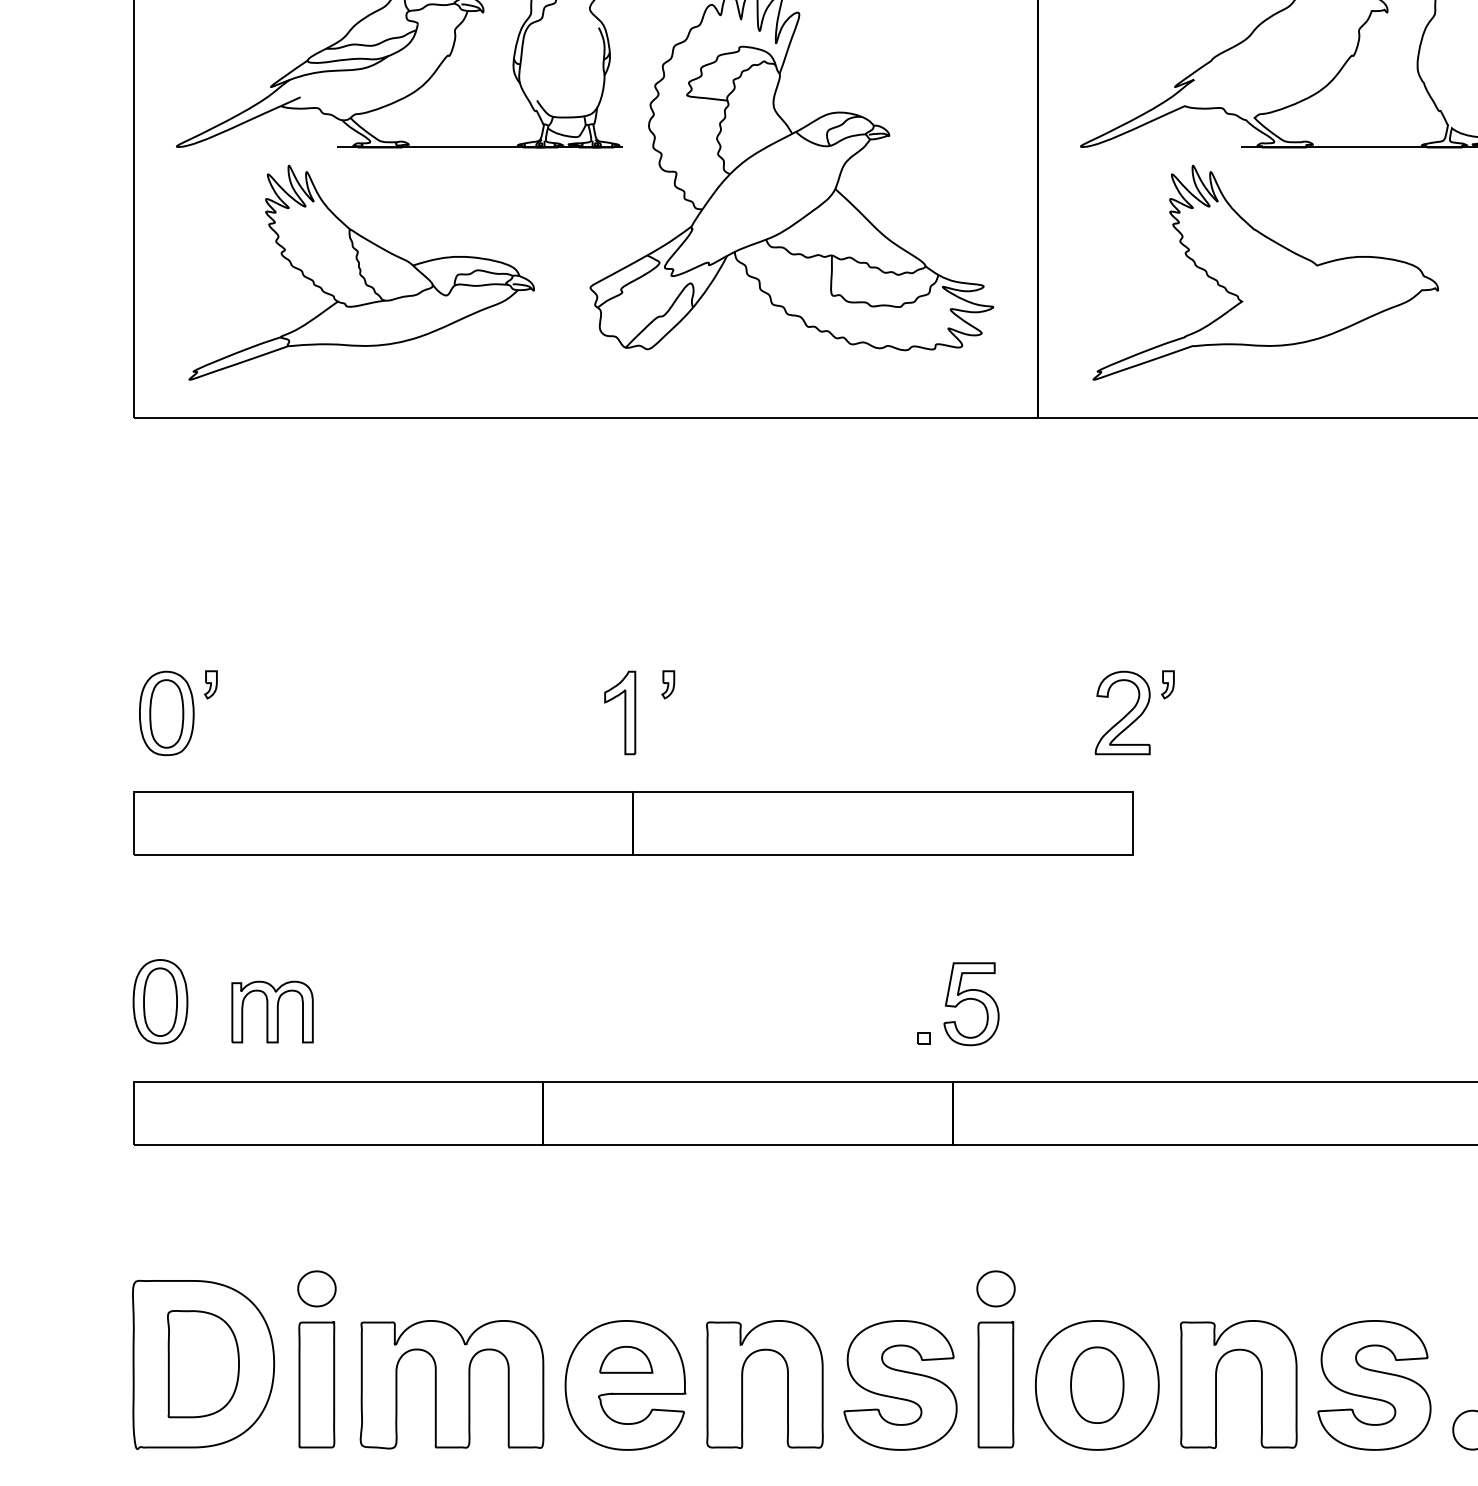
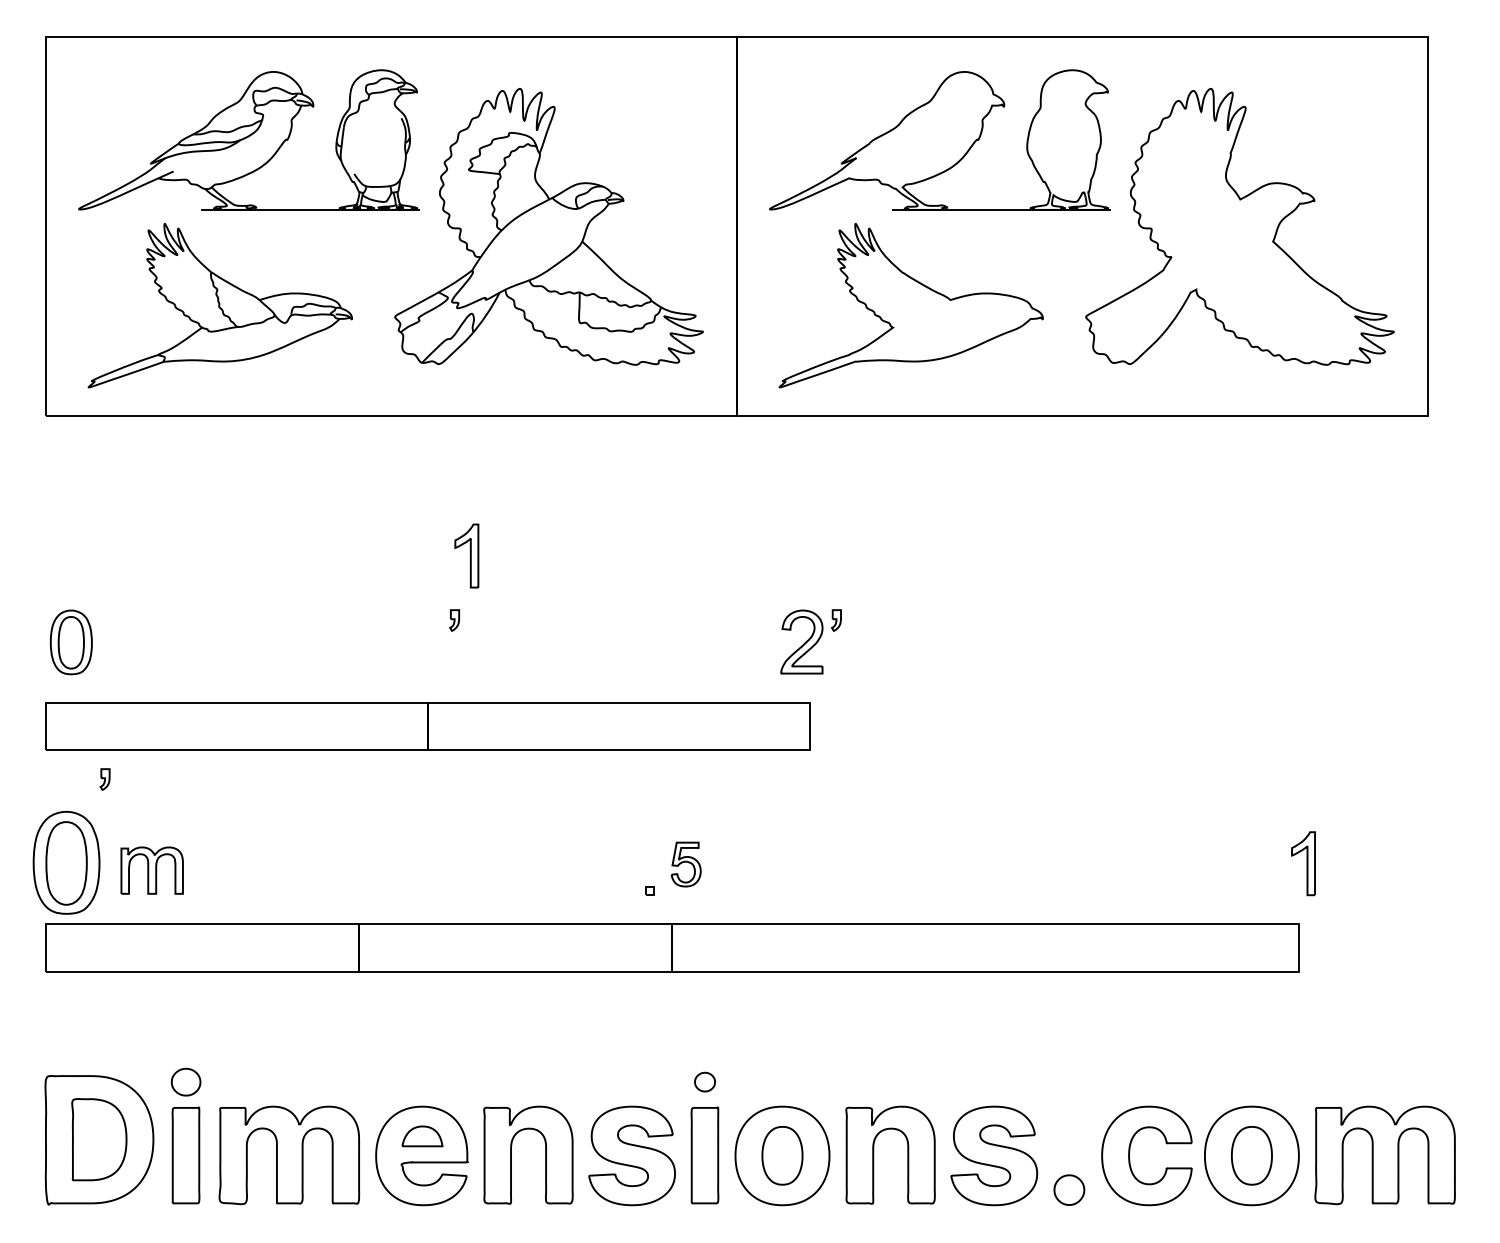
part: (210, 684) -> (104, 779), moved
part: (619, 712) -> (466, 555), moved
part: (160, 1001) -> (66, 862), size x1.6
part: (970, 1004) -> (685, 864), size x0.7
part: (995, 1288) -> (704, 1081), size x0.7

